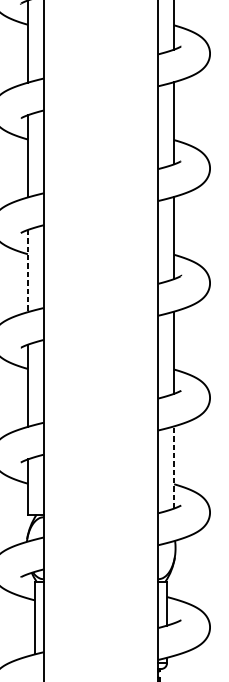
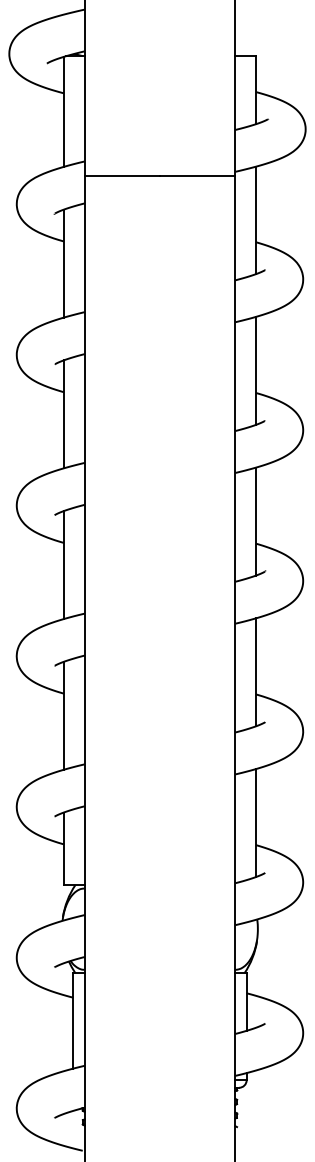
line: (27, 271) -> (63, 565), dashed -> solid
line: (174, 467) -> (256, 823), dashed -> solid

